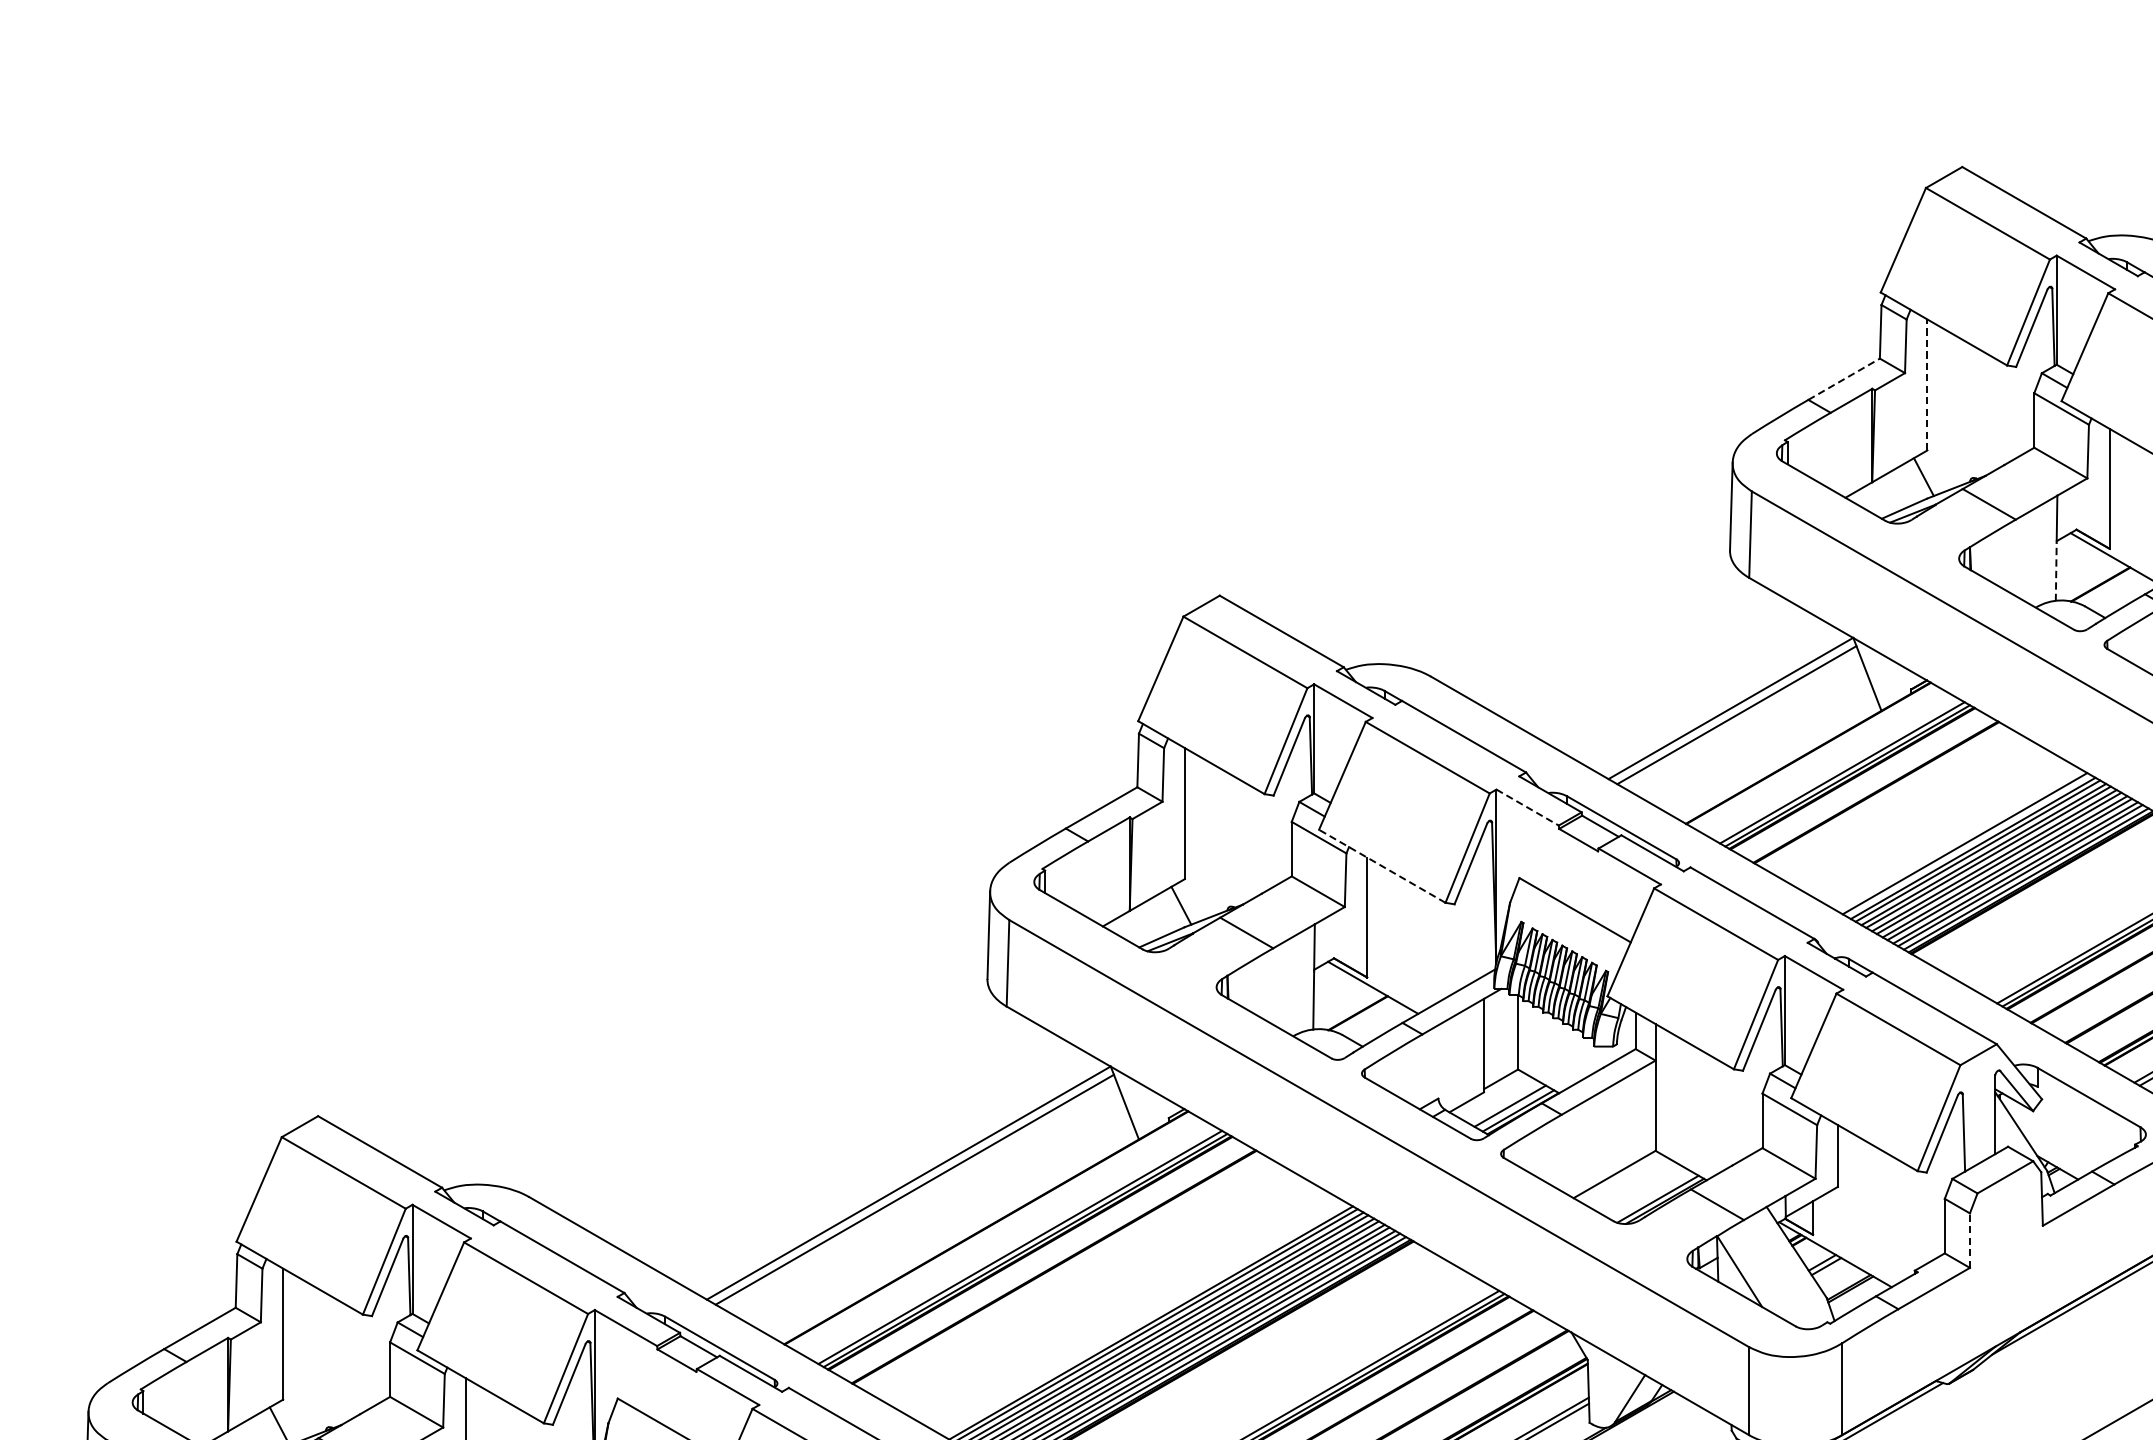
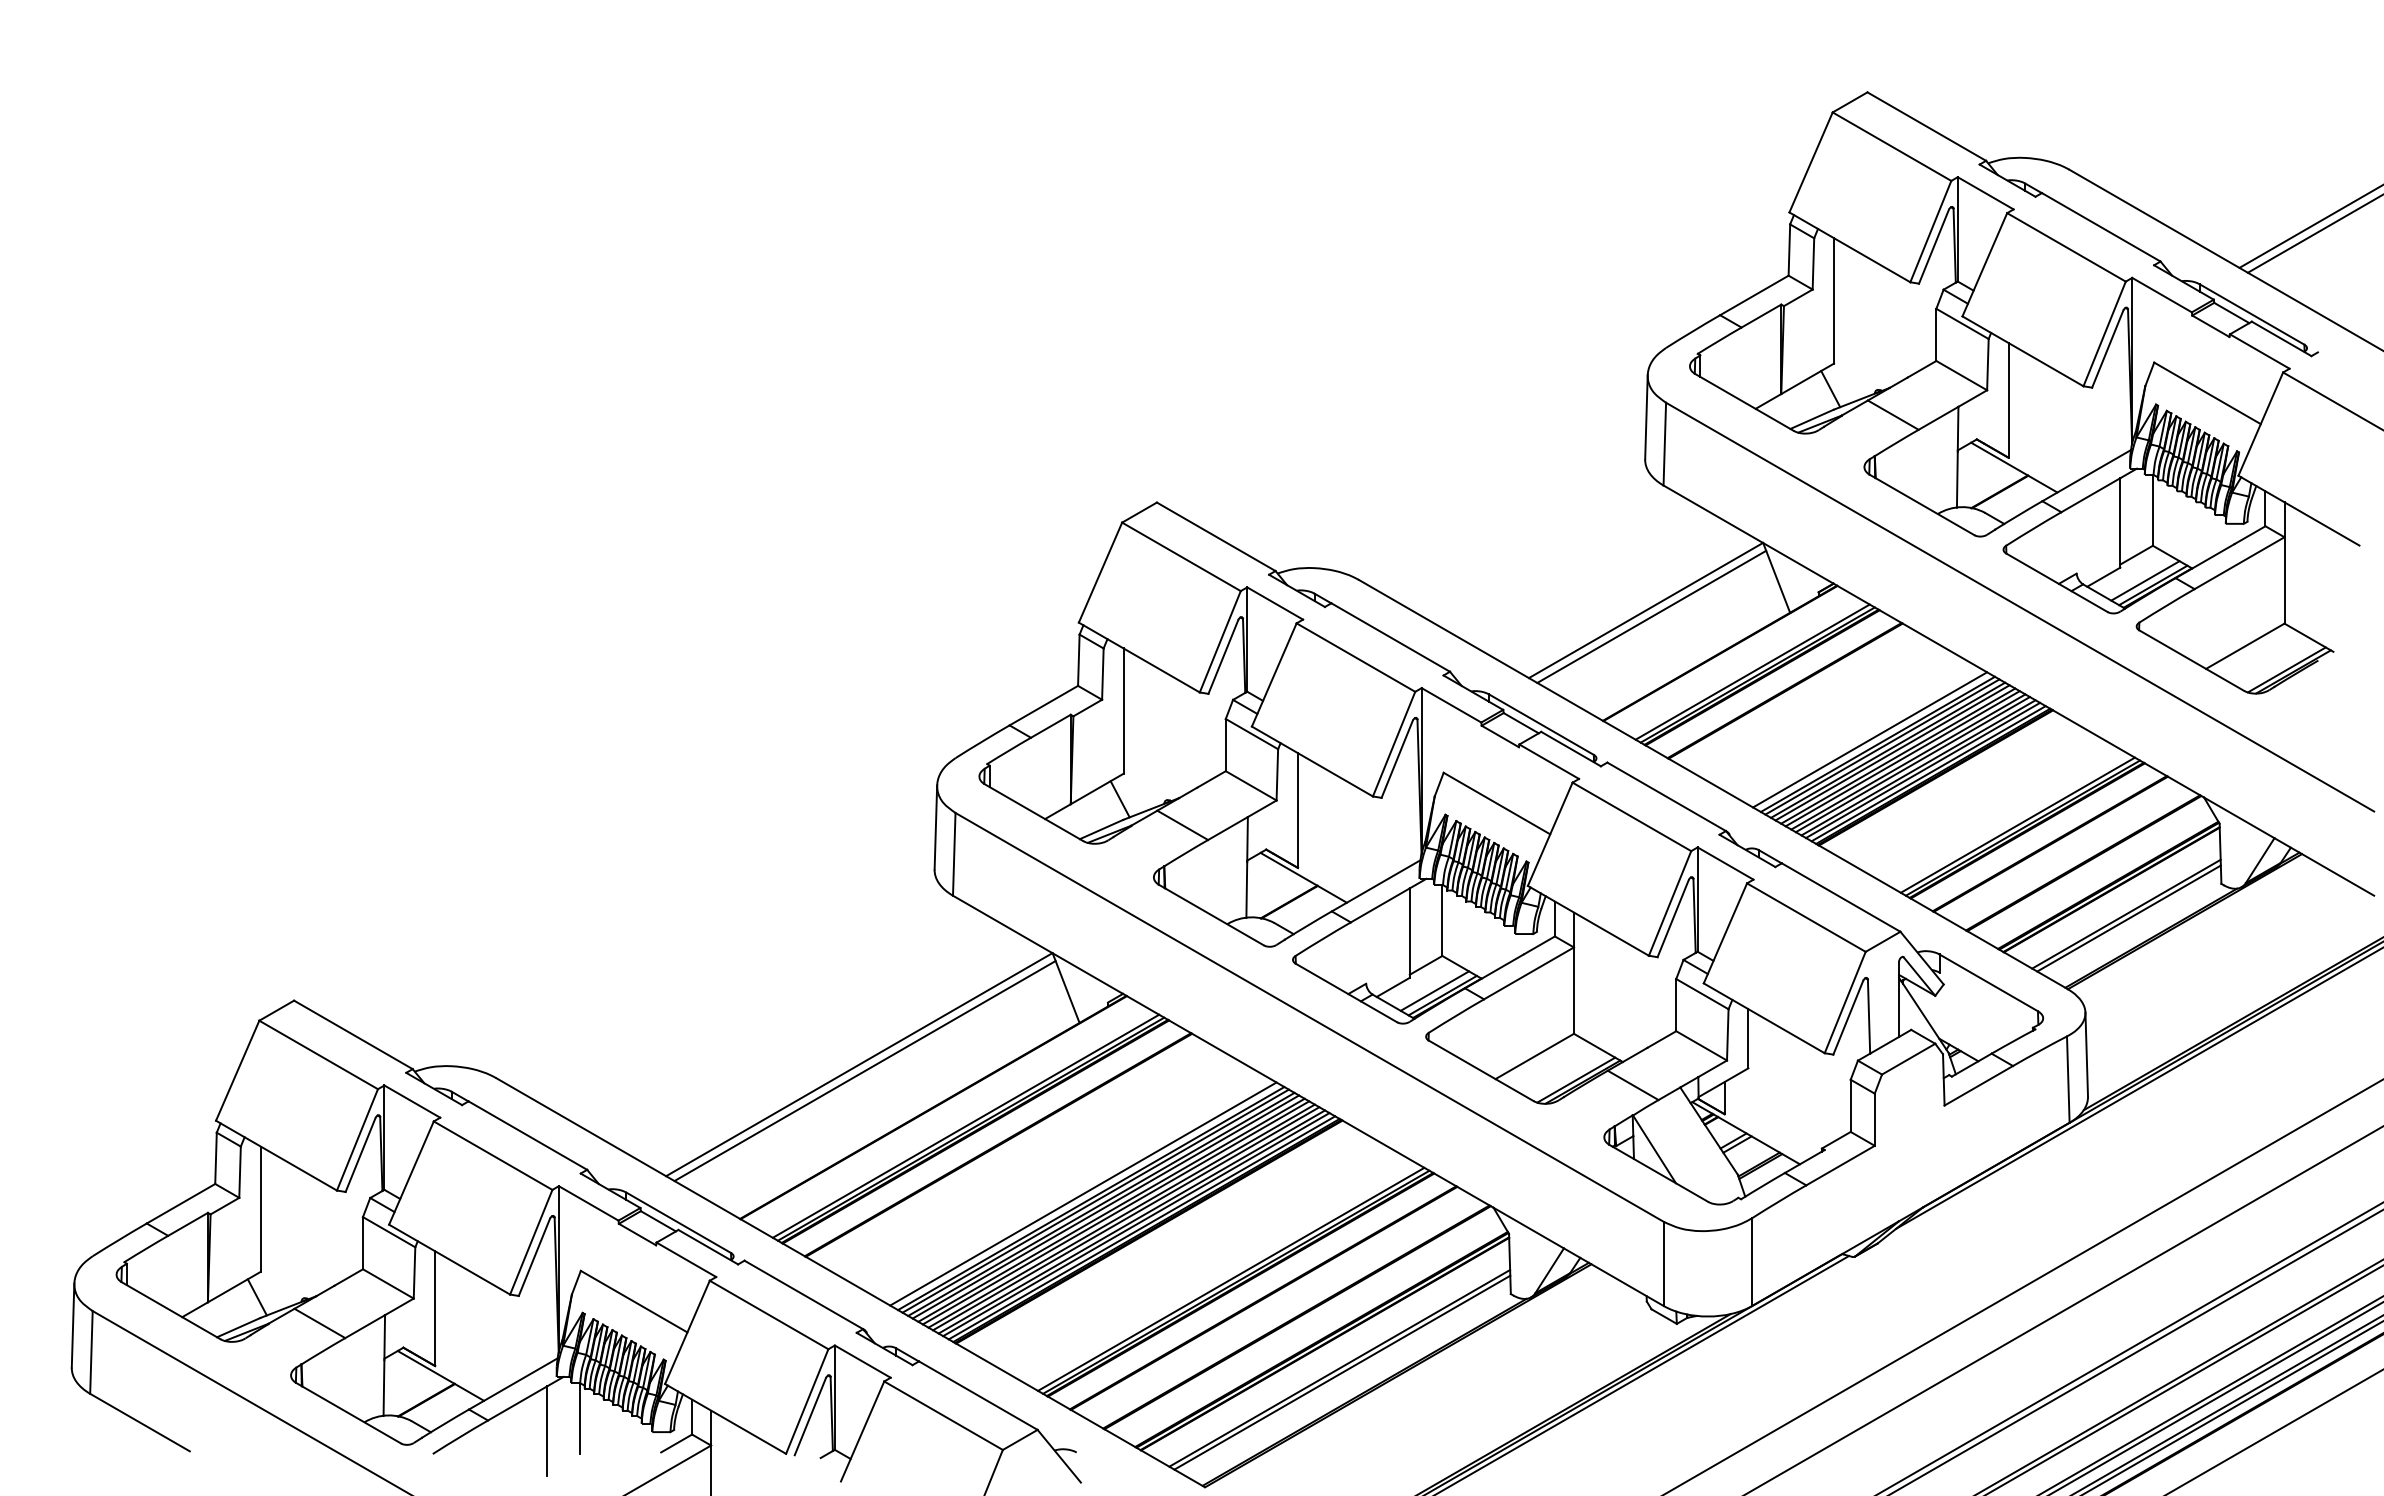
line: (1844, 379) -> (1754, 295), dashed -> solid
line: (1927, 384) -> (1834, 300), dashed -> solid
line: (2056, 571) -> (1957, 479), dashed -> solid
line: (1527, 807) -> (1451, 705), dashed -> solid
line: (1382, 866) -> (1312, 761), dashed -> solid
line: (1969, 1240) -> (1874, 1119), dashed -> solid
line: (1143, 1317) -> (1083, 1193), added

